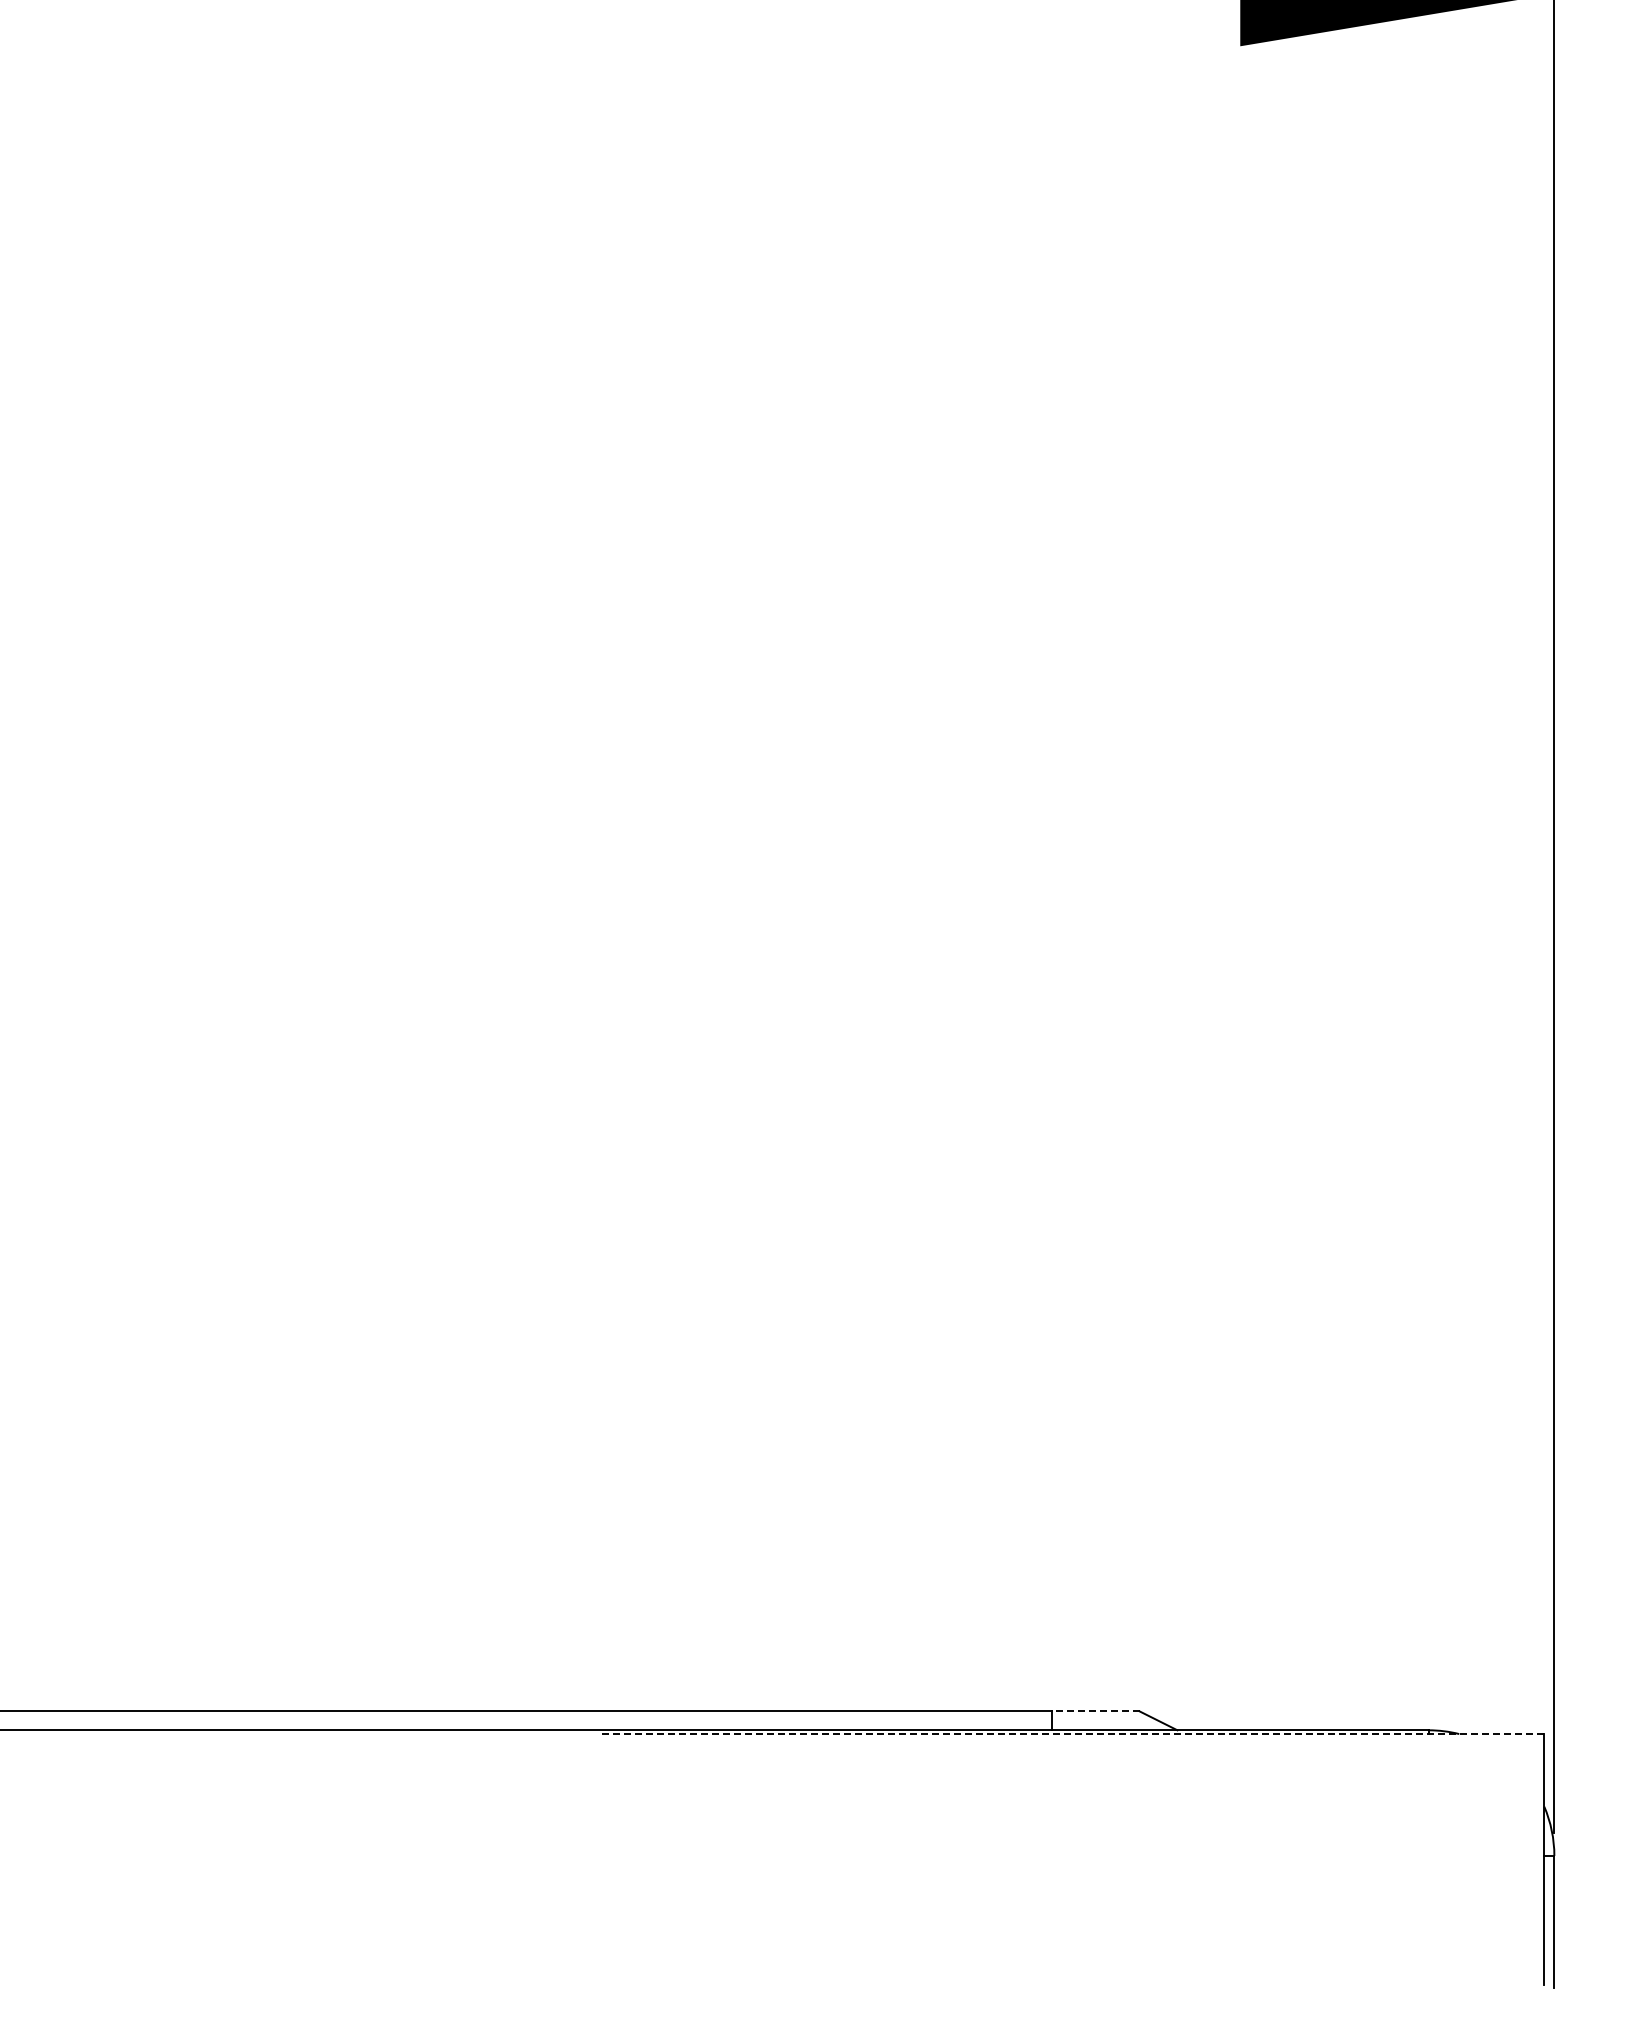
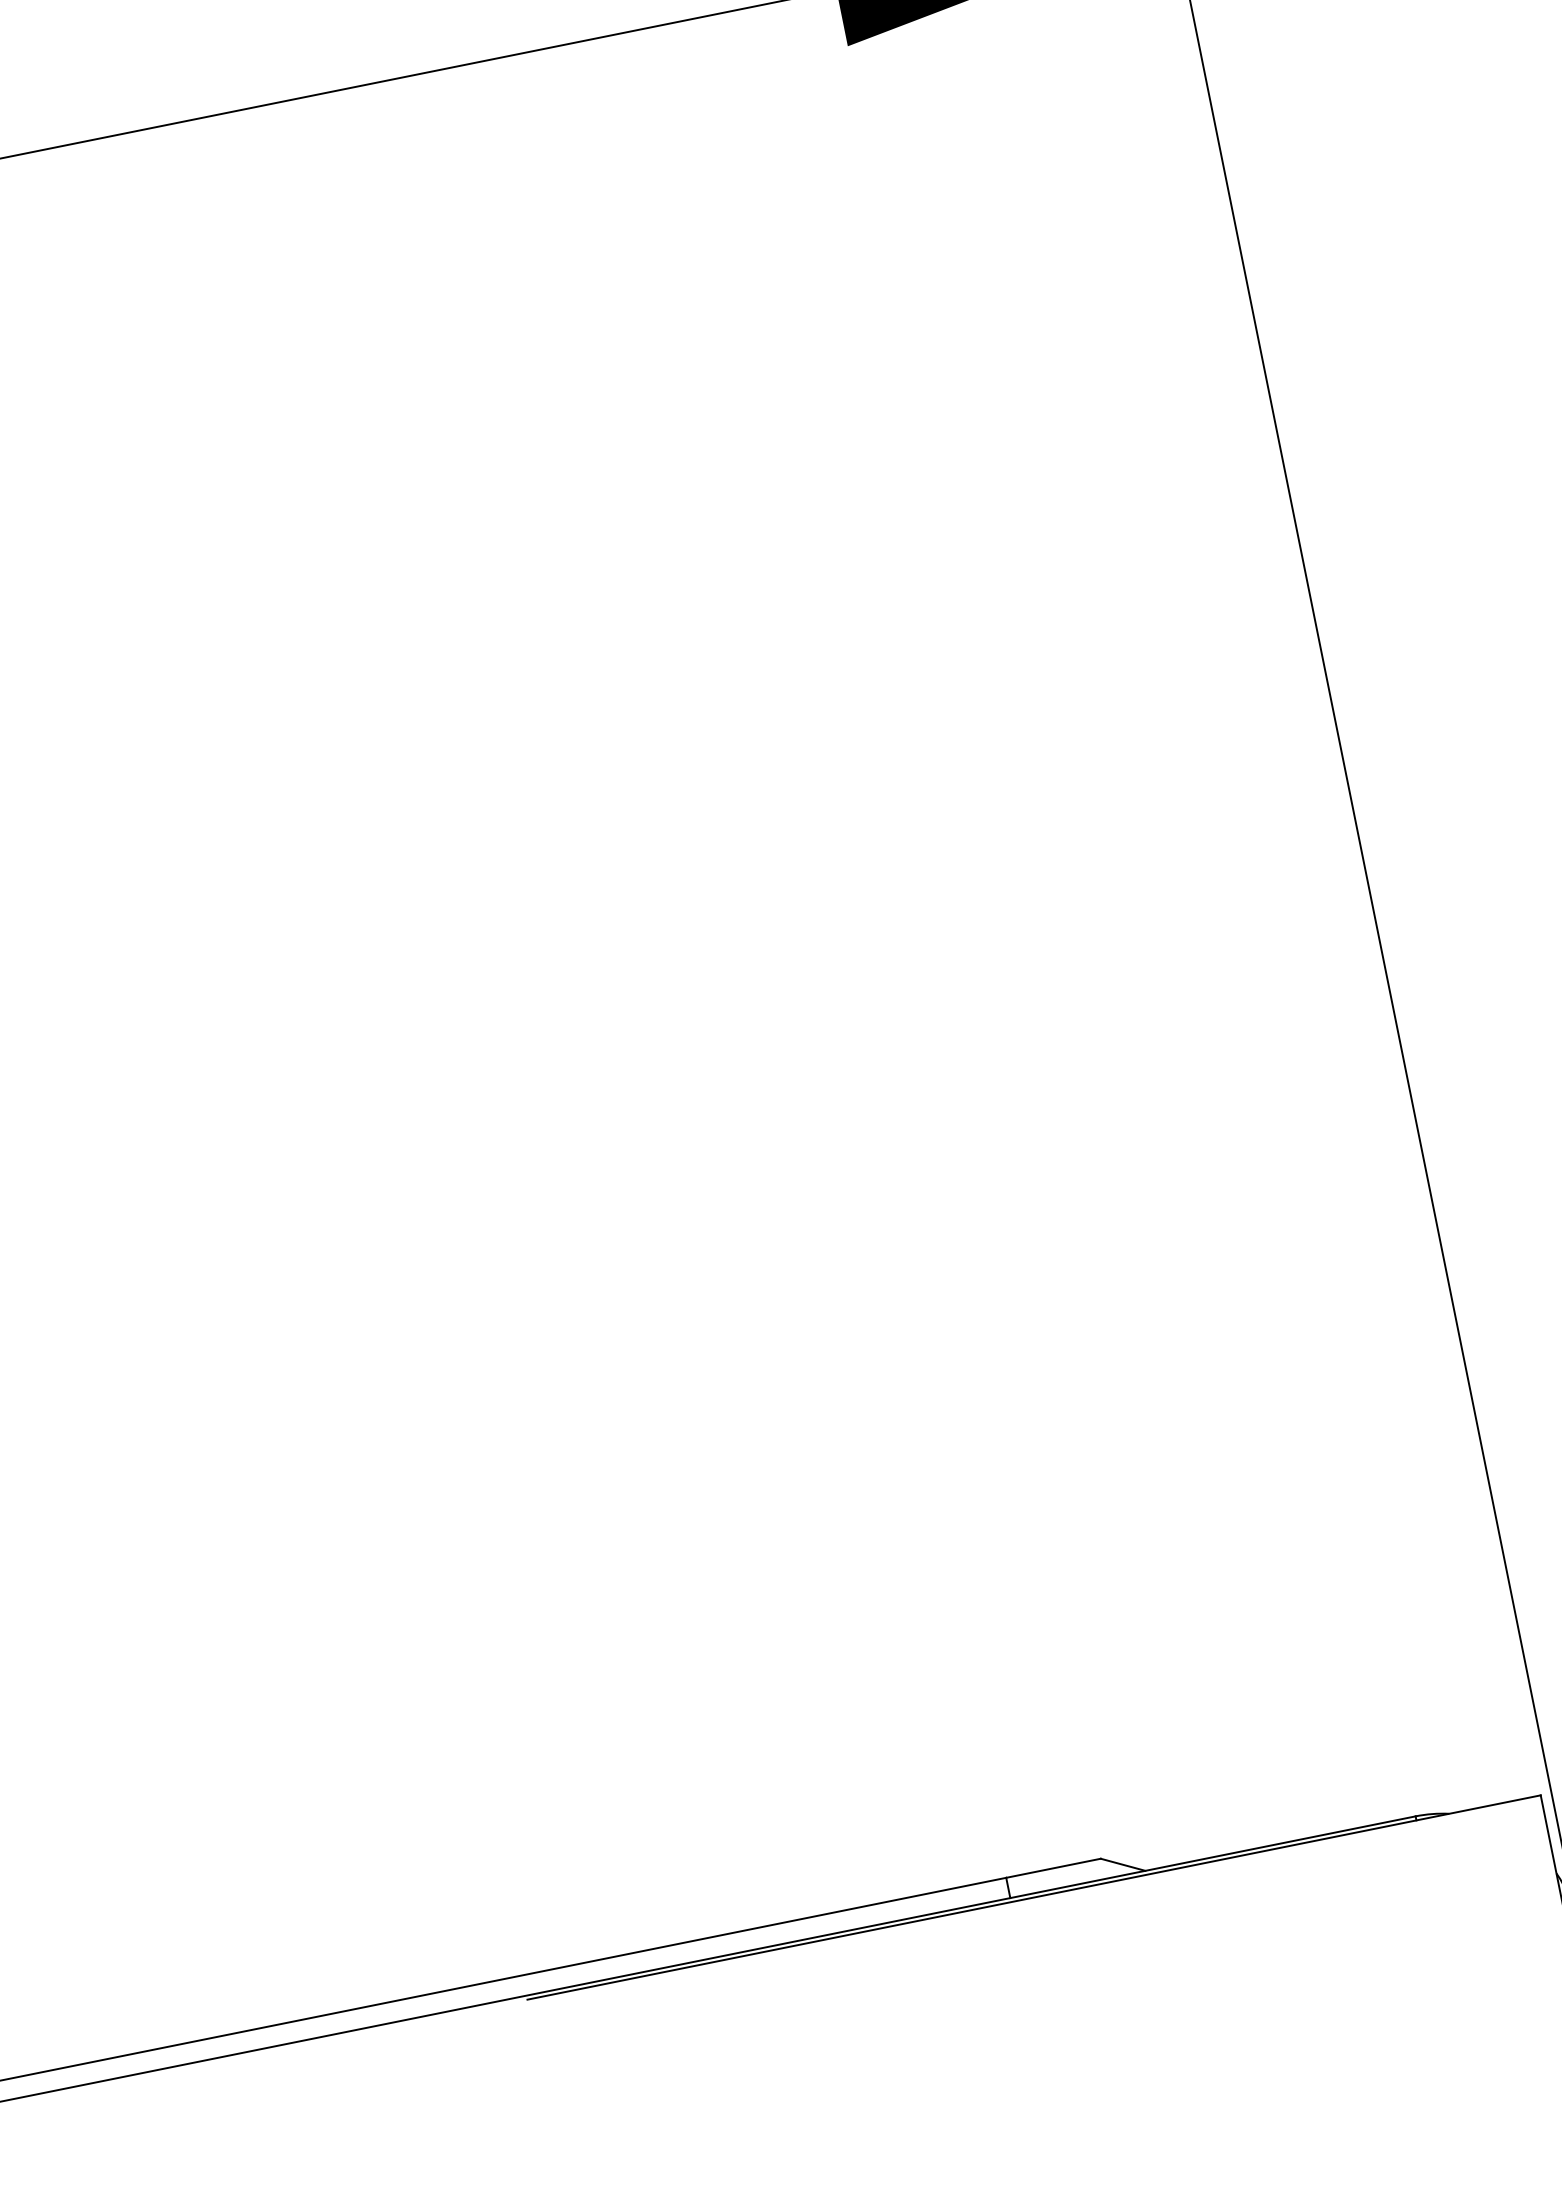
line: (1095, 1711) -> (1053, 1868), dashed -> solid
line: (1073, 1734) -> (1034, 1897), dashed -> solid

